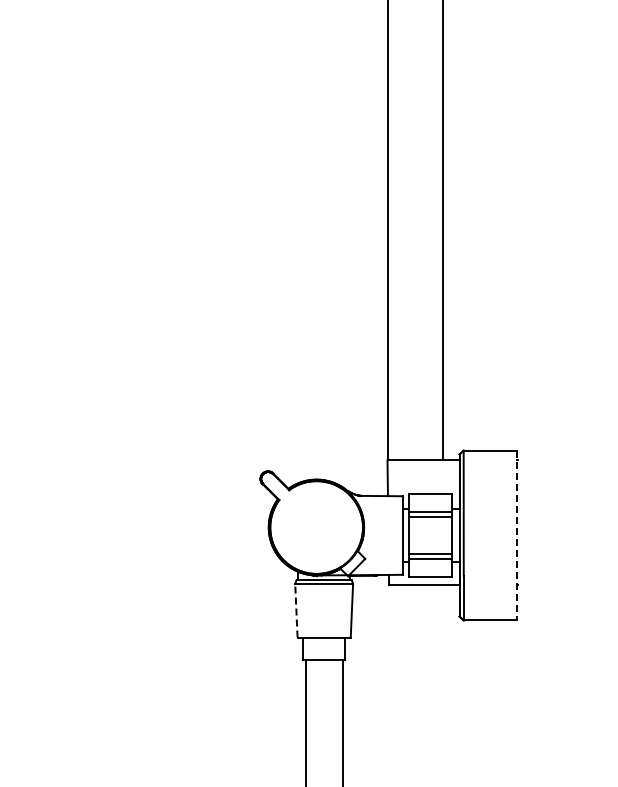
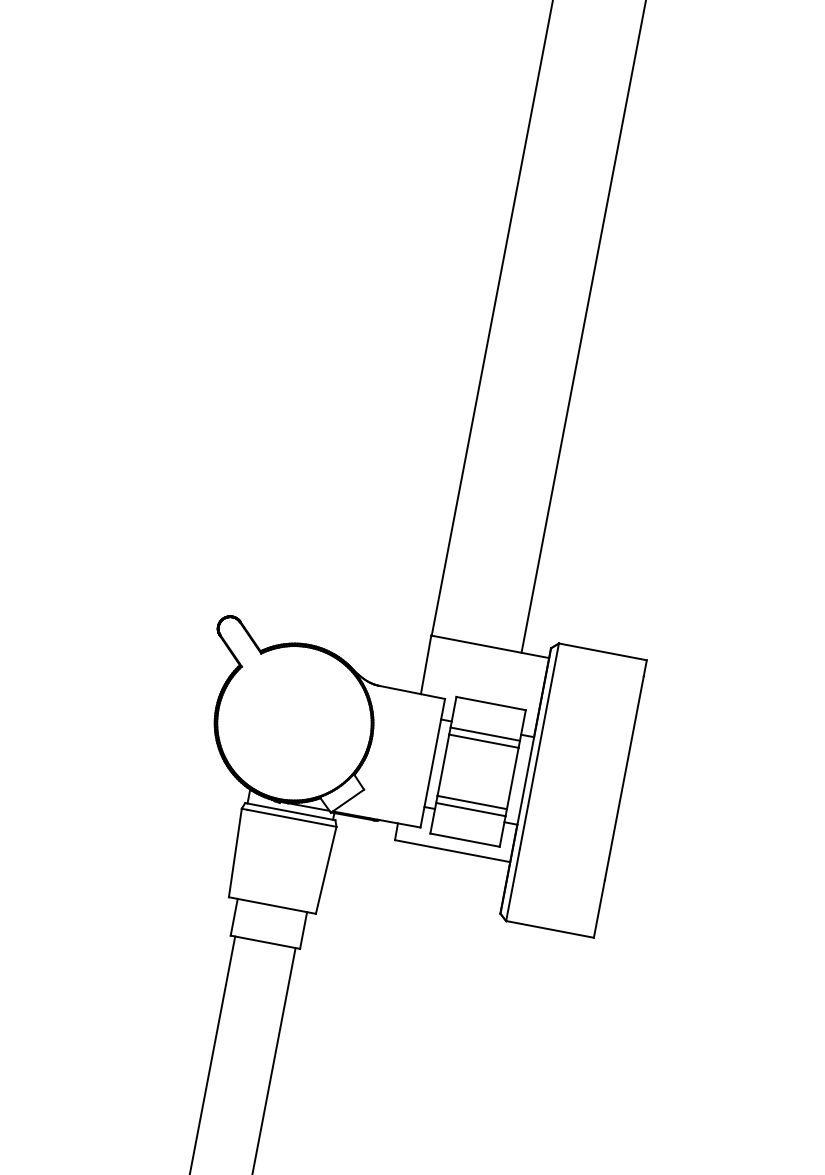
line: (517, 535) -> (620, 798), dashed -> solid
line: (296, 610) -> (235, 852), dashed -> solid

